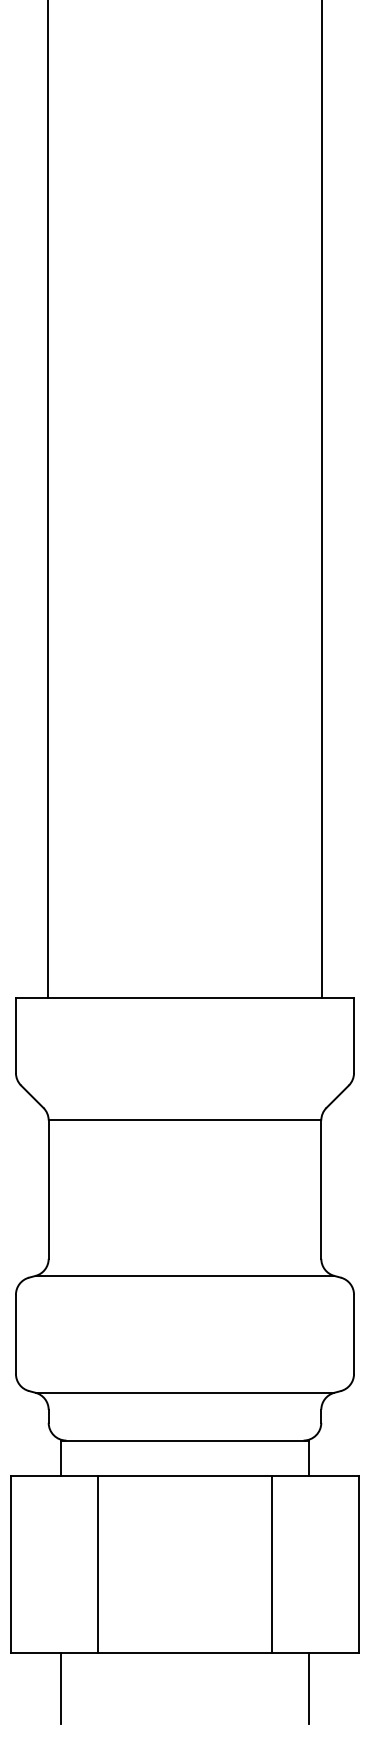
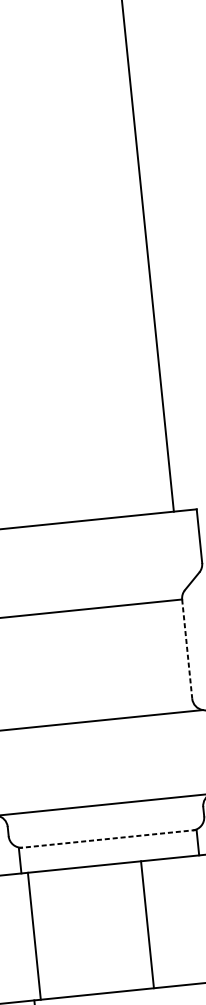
line: (321, 1190) -> (187, 649), solid -> dashed
line: (185, 1440) -> (108, 838), solid -> dashed
line: (98, 1563) -> (34, 935), moved
line: (271, 1563) -> (147, 924), moved

